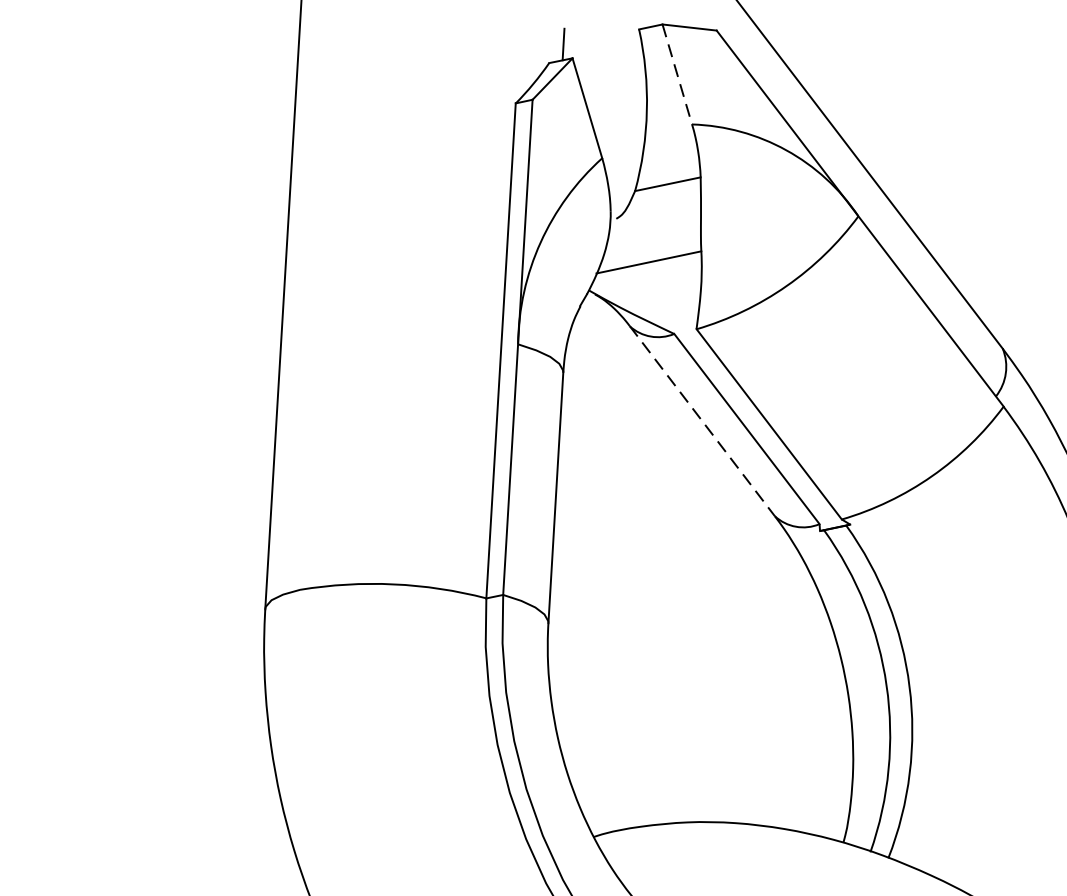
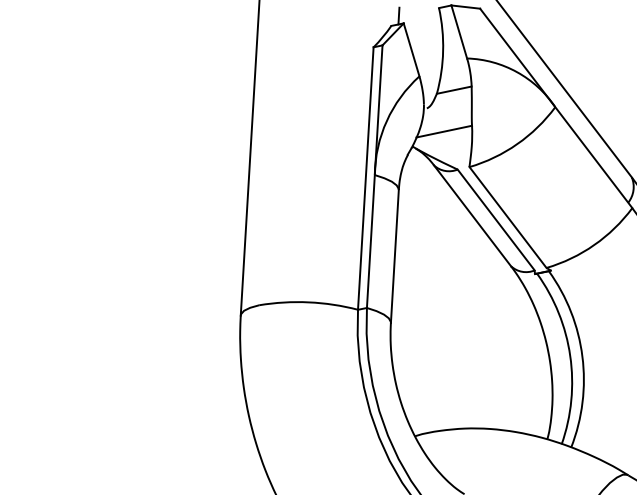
line: (677, 75) -> (459, 32), dashed -> solid
line: (702, 422) -> (472, 216), dashed -> solid

